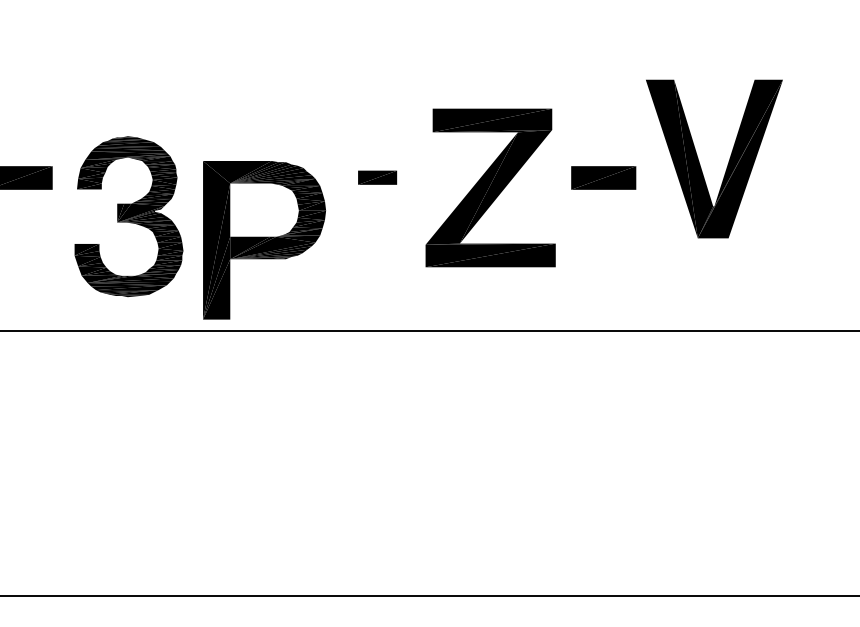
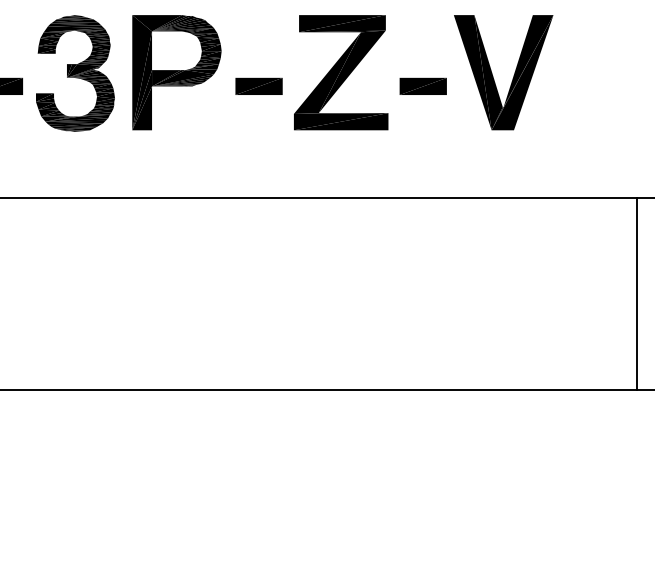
part: (376, 176) -> (258, 85), size x1.67
part: (491, 187) -> (341, 72), moved
part: (128, 216) -> (75, 73), moved
part: (263, 240) -> (176, 72), moved

